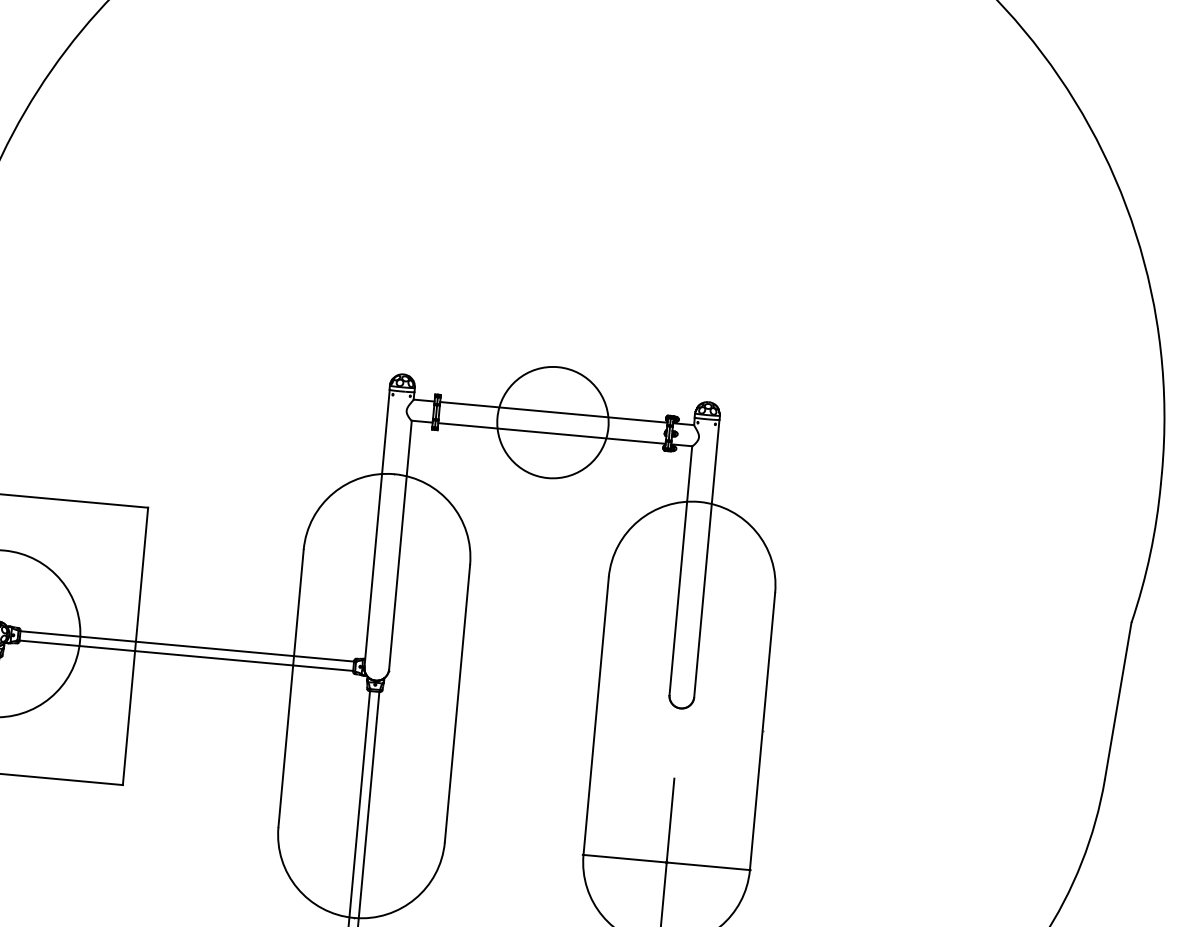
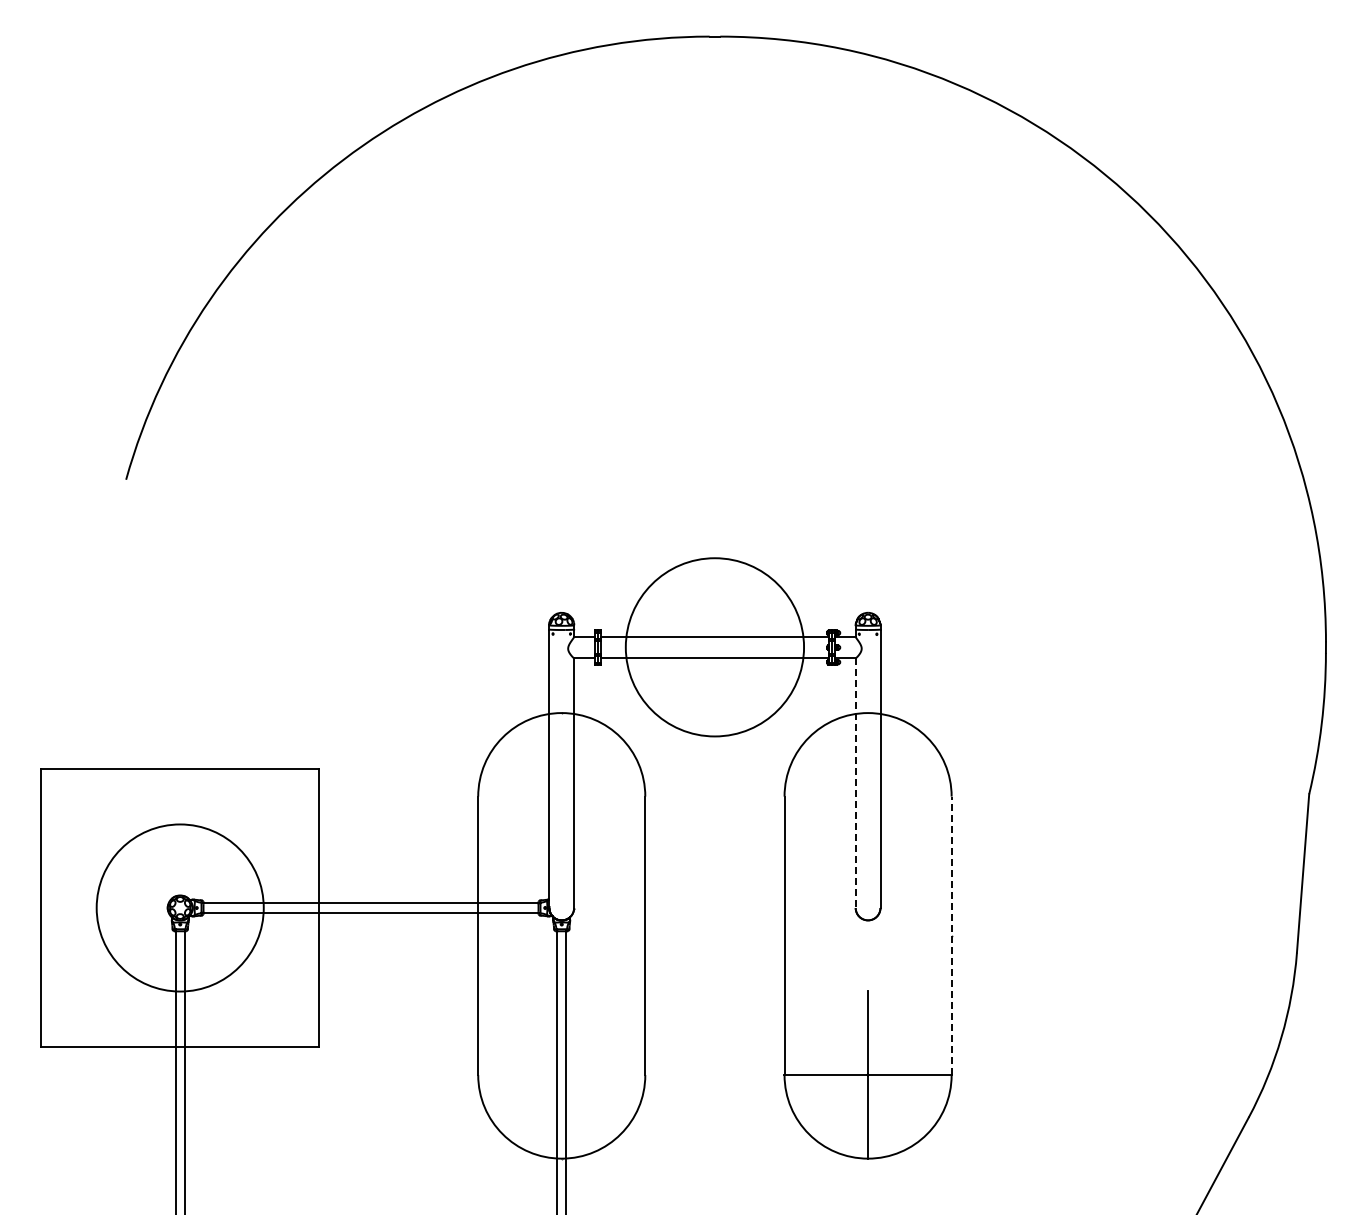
circle: (552, 422) -> (714, 647), size x1.6
line: (680, 570) -> (855, 783), solid -> dashed
line: (762, 731) -> (951, 935), solid -> dashed

